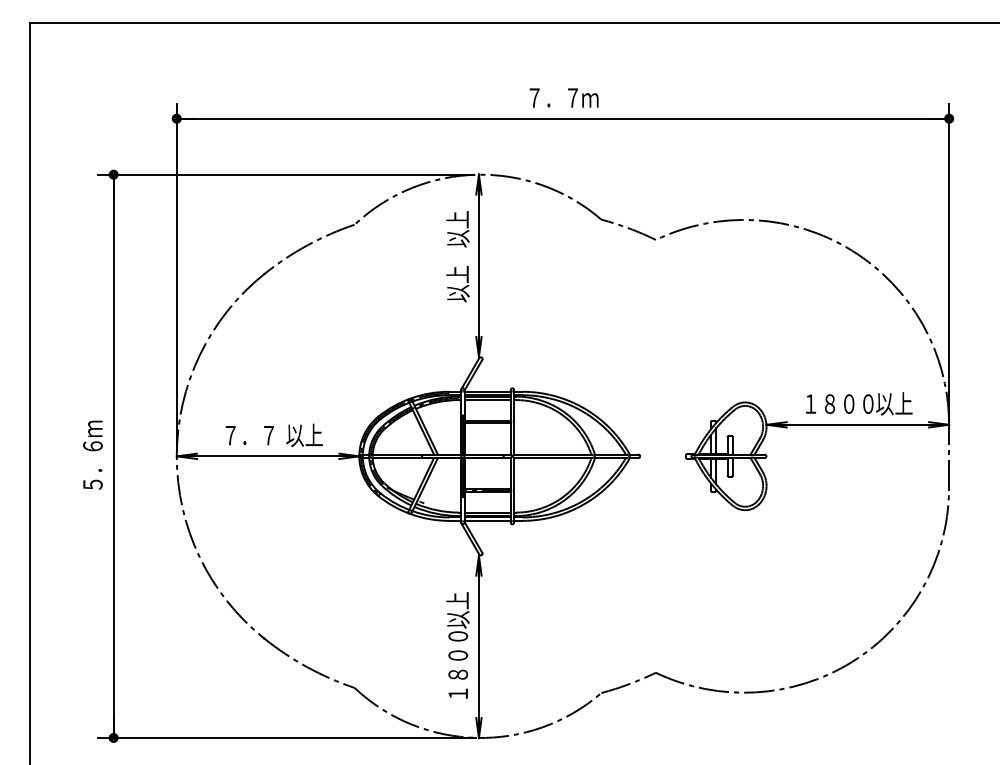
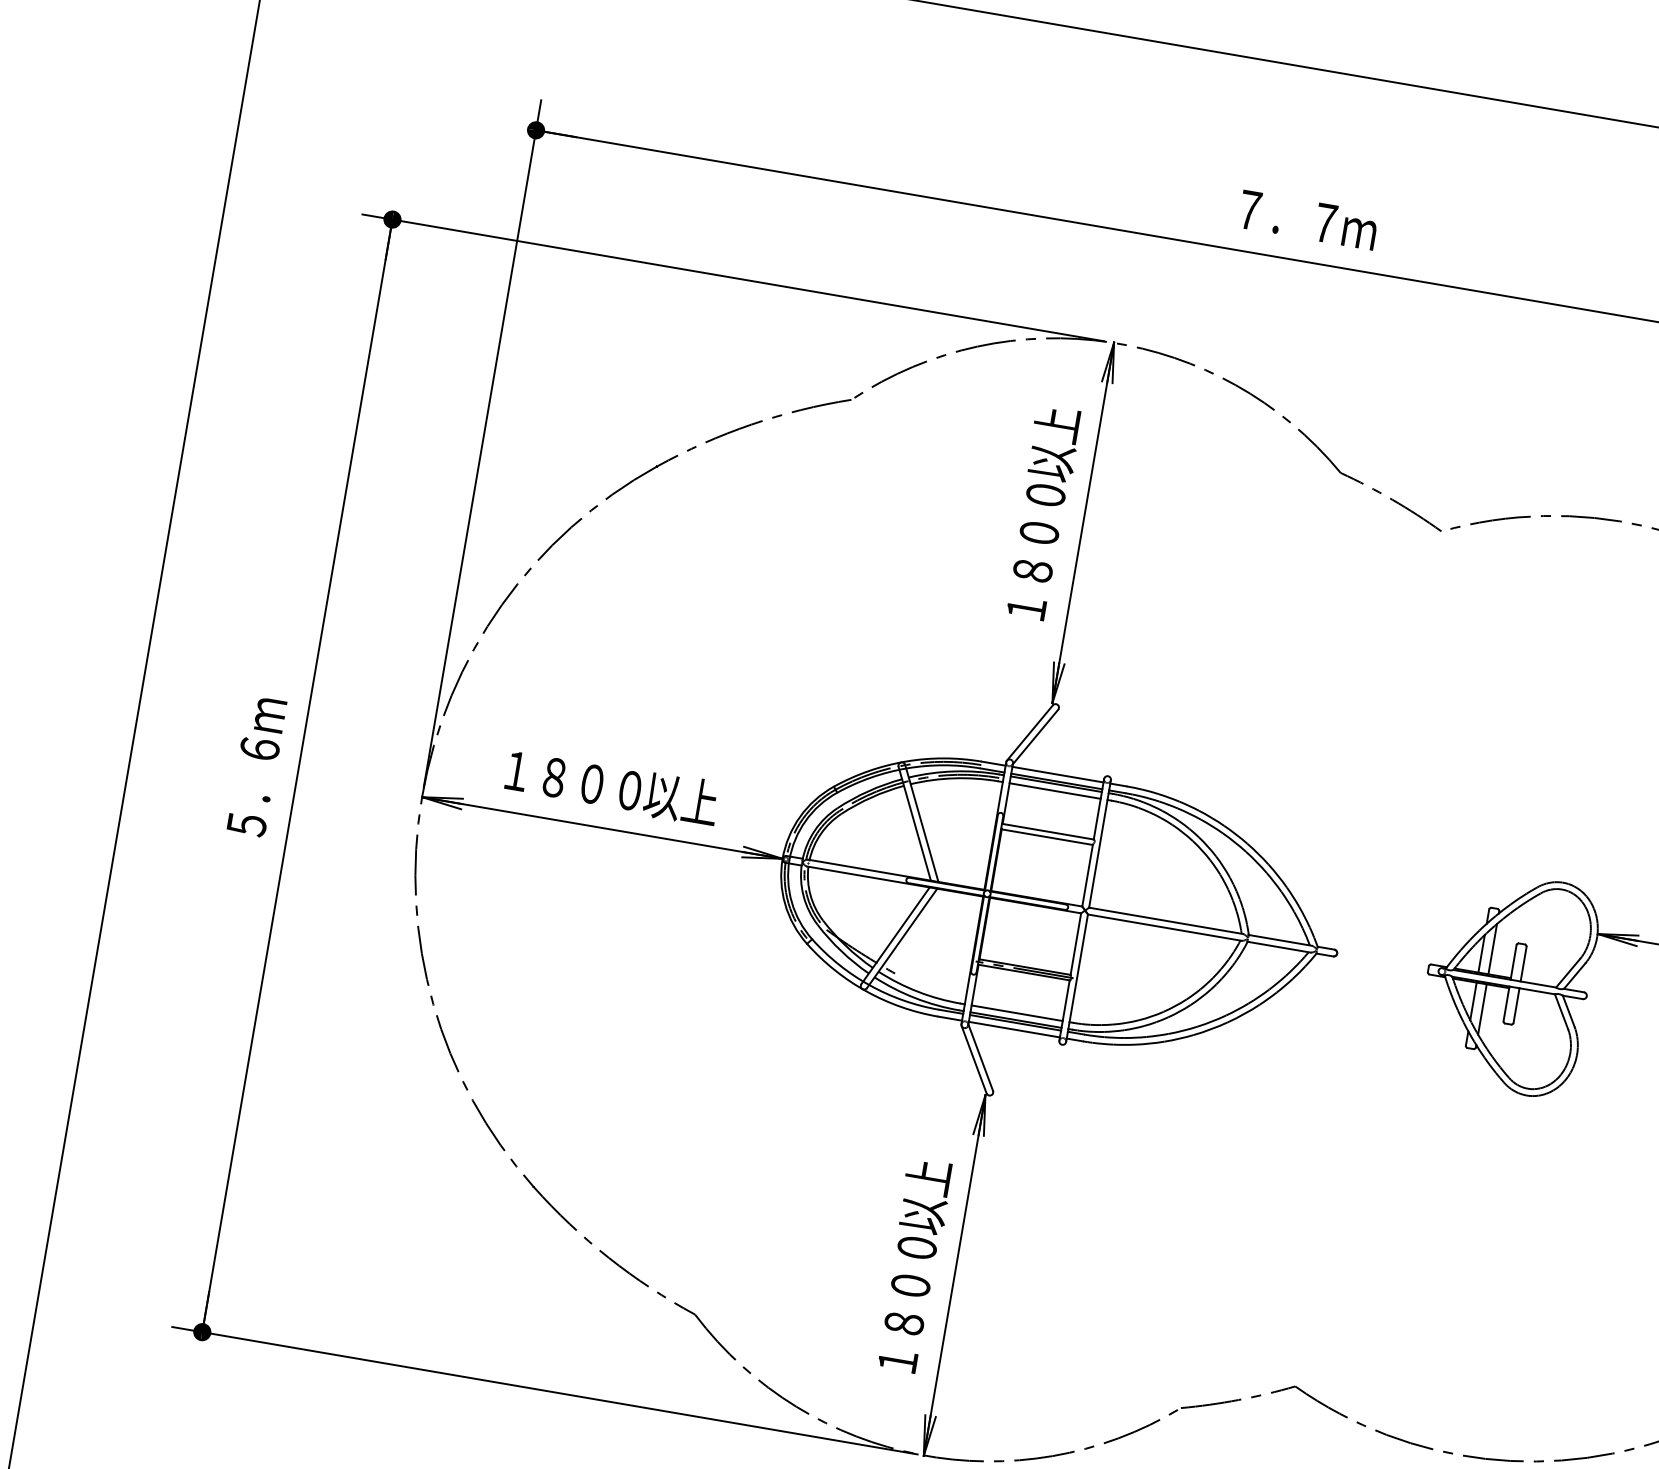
text: (457, 283) -> (1034, 550), 以上 -> １８００
text: (249, 435) -> (572, 780), ７．７ -> １８００

